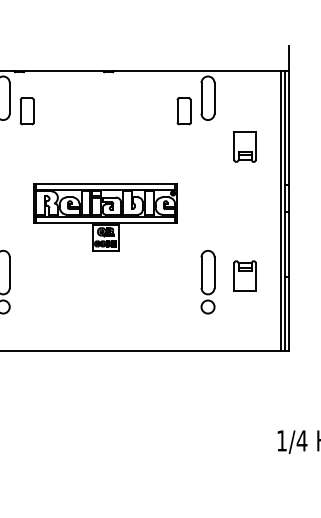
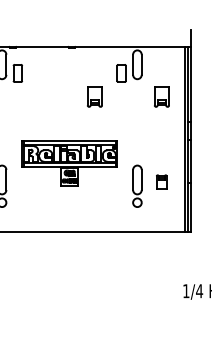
part: (143, 146) -> (94, 96), added
part: (105, 217) -> (69, 163), moved
part: (244, 274) -> (161, 181), size x0.7

